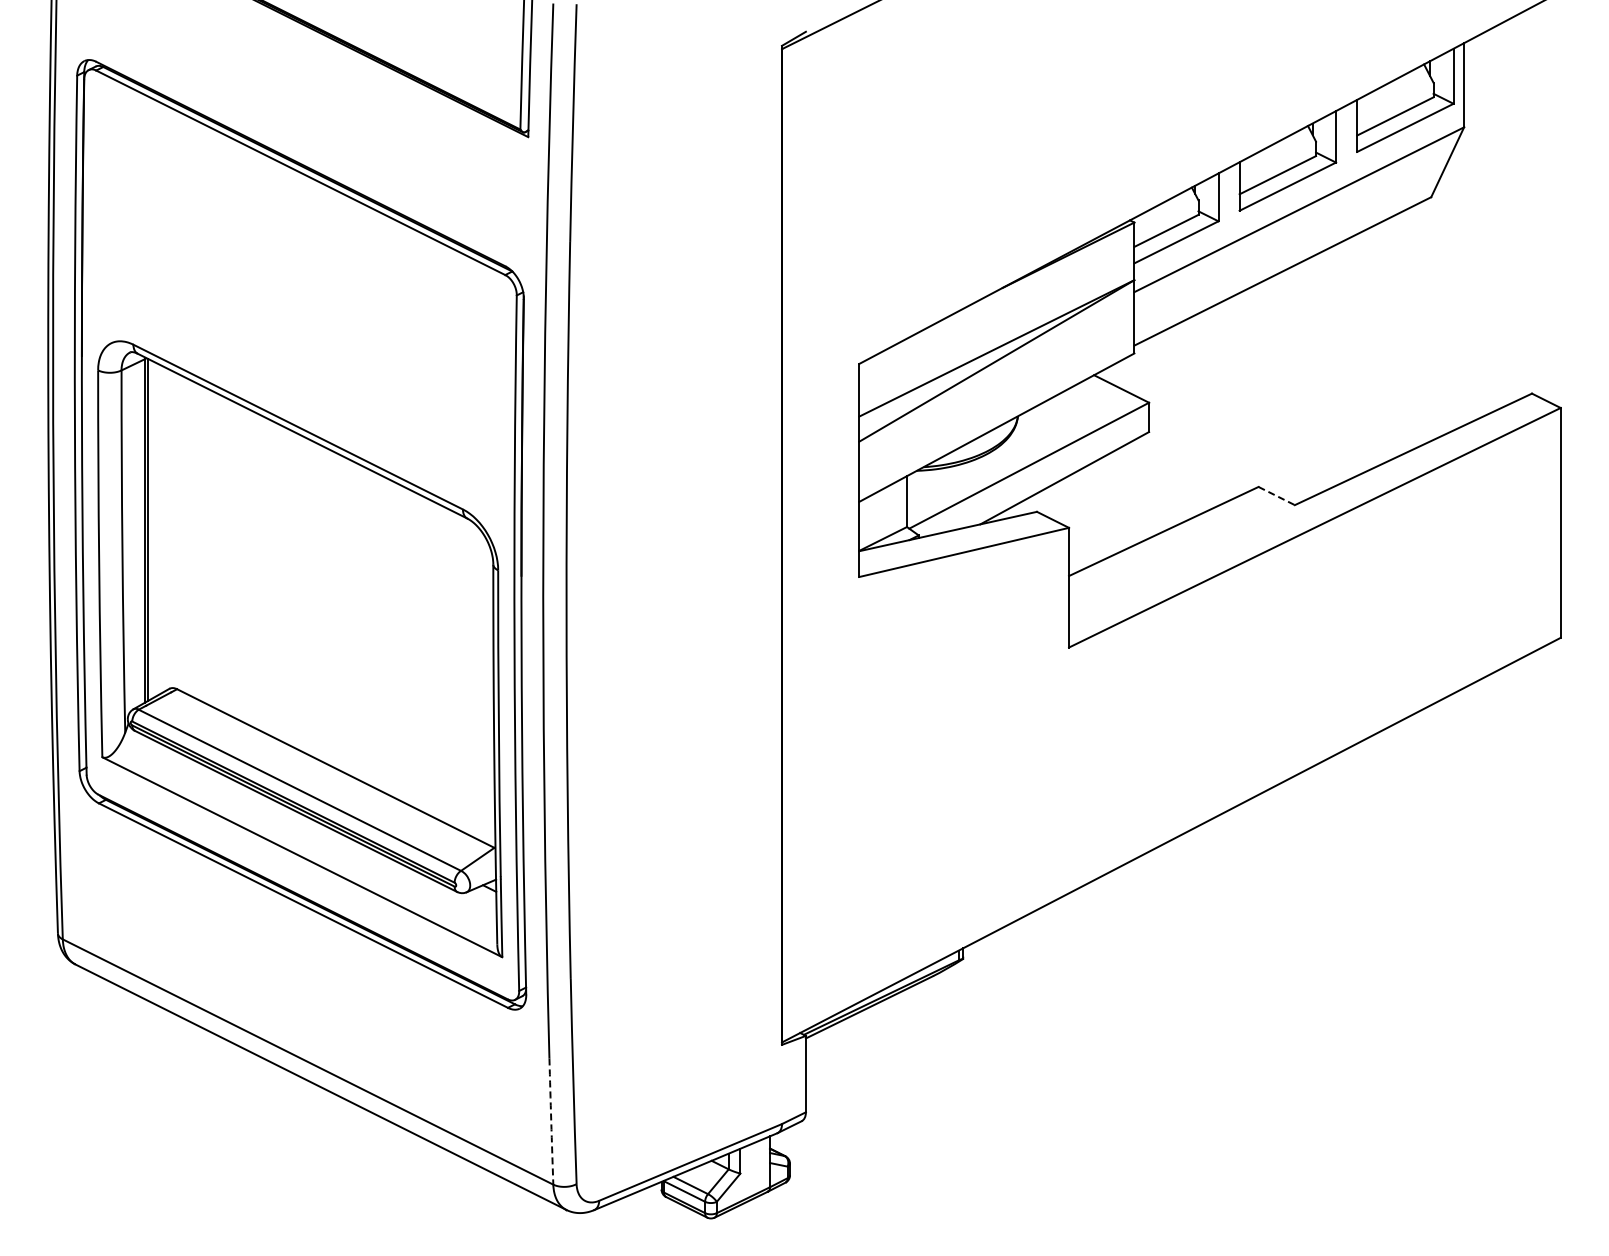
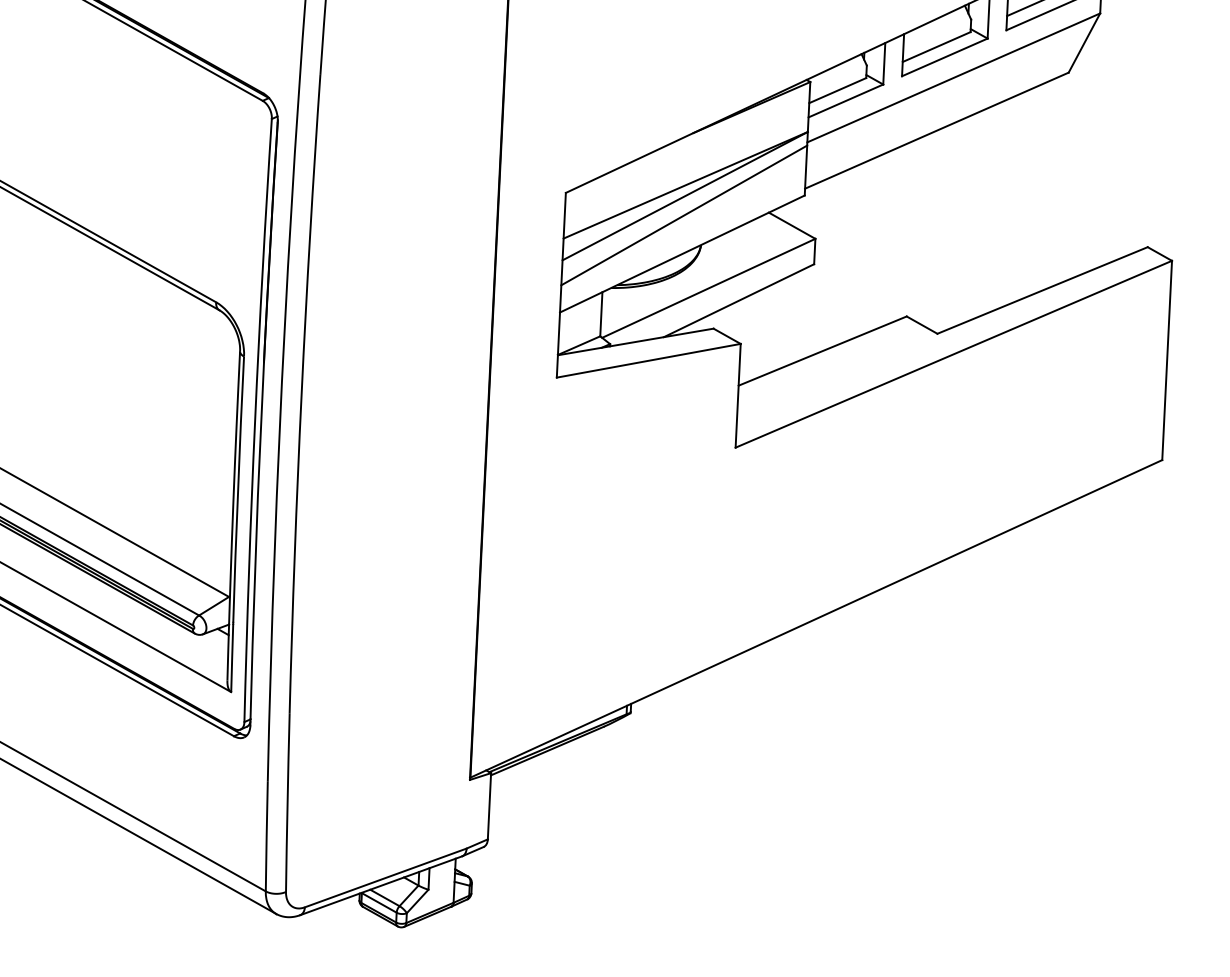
line: (996, 382) -> (683, 214), added
line: (1277, 496) -> (922, 325), dashed -> solid
arc: (551, 1121) -> (266, 836), dashed -> solid

